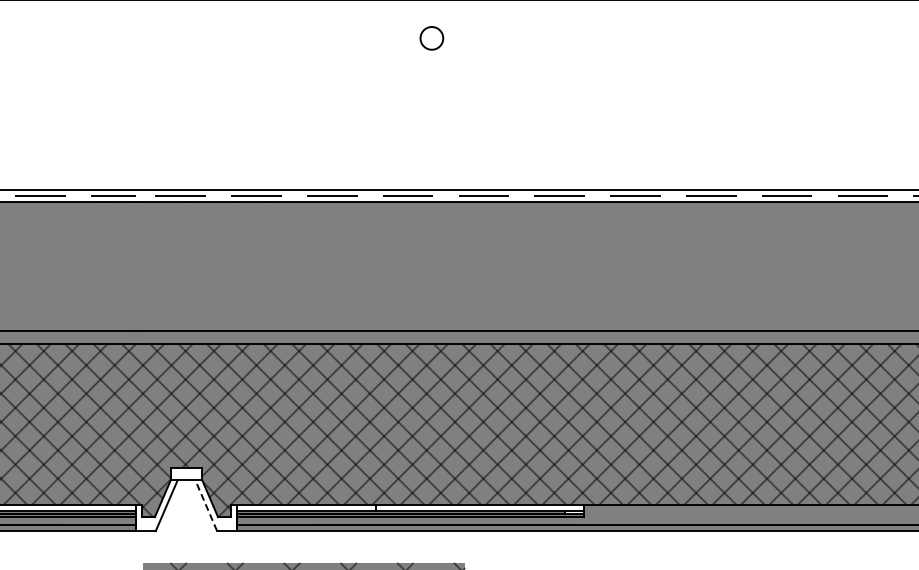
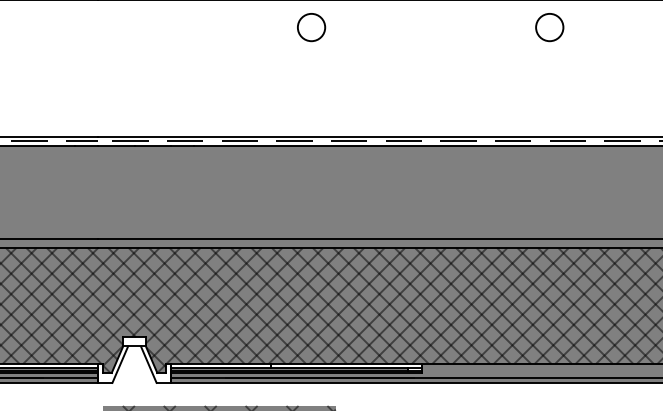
circle: (431, 38) -> (311, 27), size x1.67
circle: (761, 38) -> (549, 27), added
line: (206, 505) -> (148, 364), dashed -> solid

